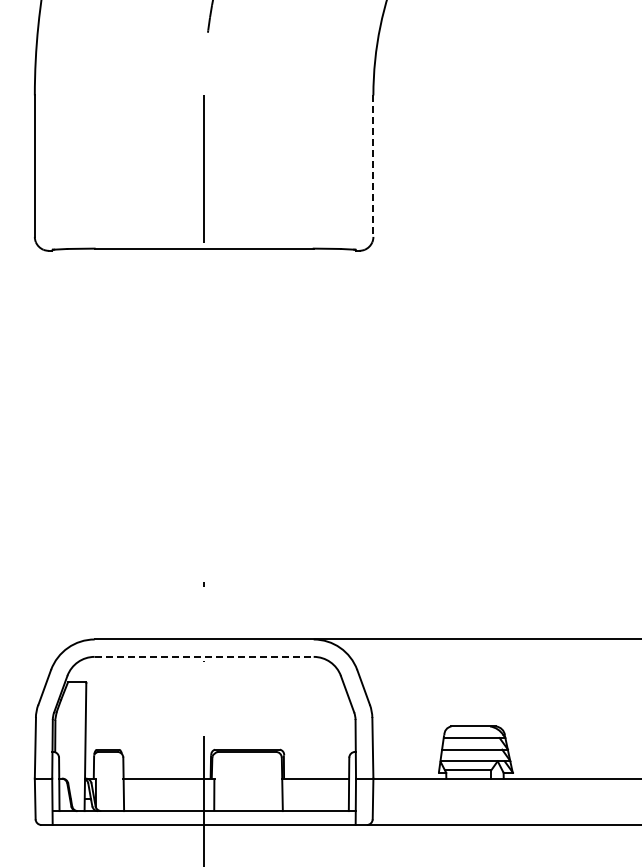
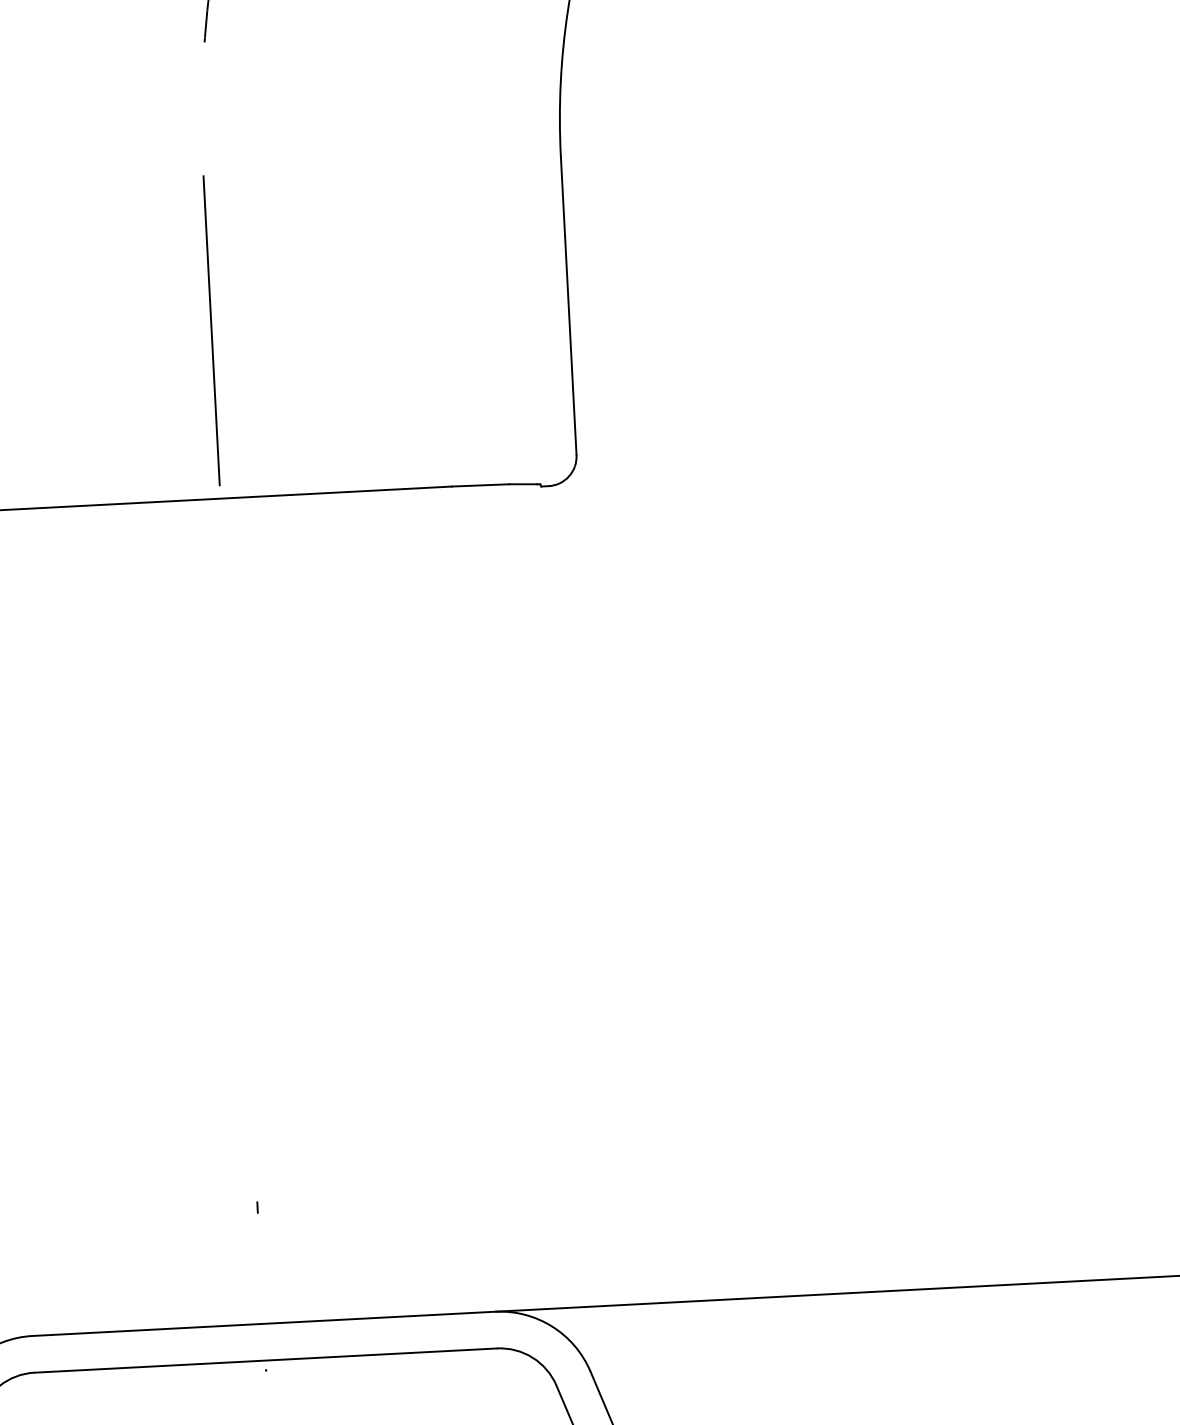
line: (373, 166) -> (568, 306), dashed -> solid
line: (204, 656) -> (266, 1359), dashed -> solid

